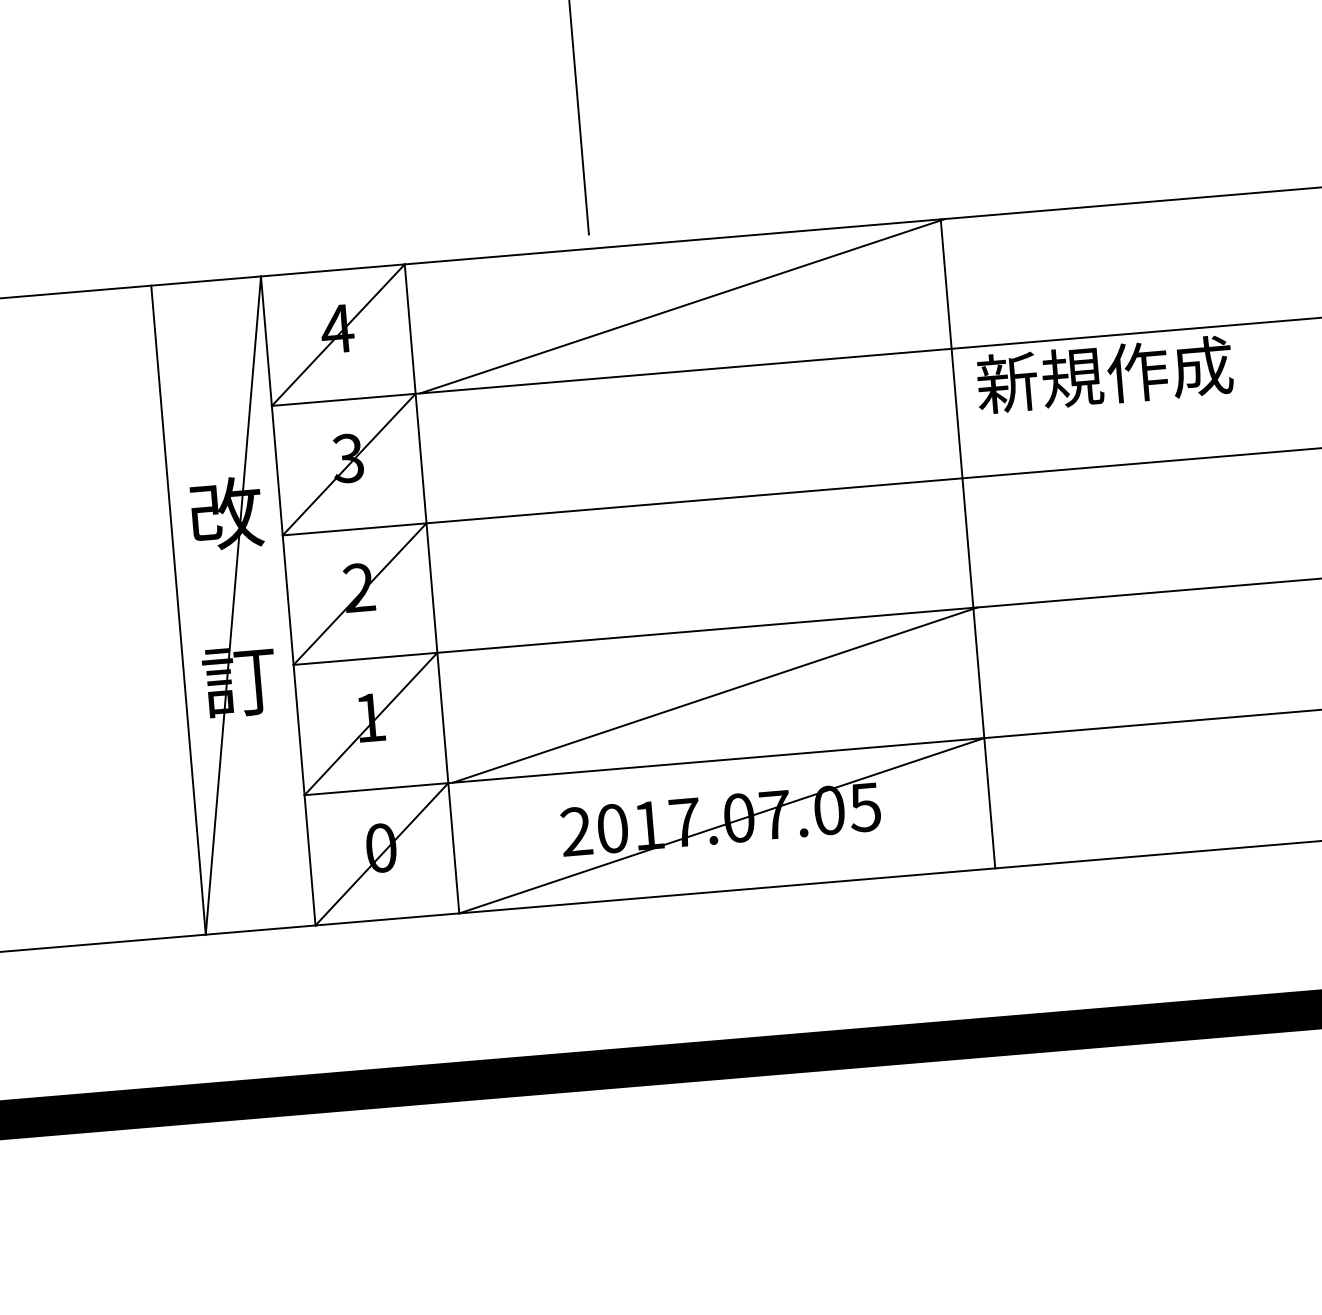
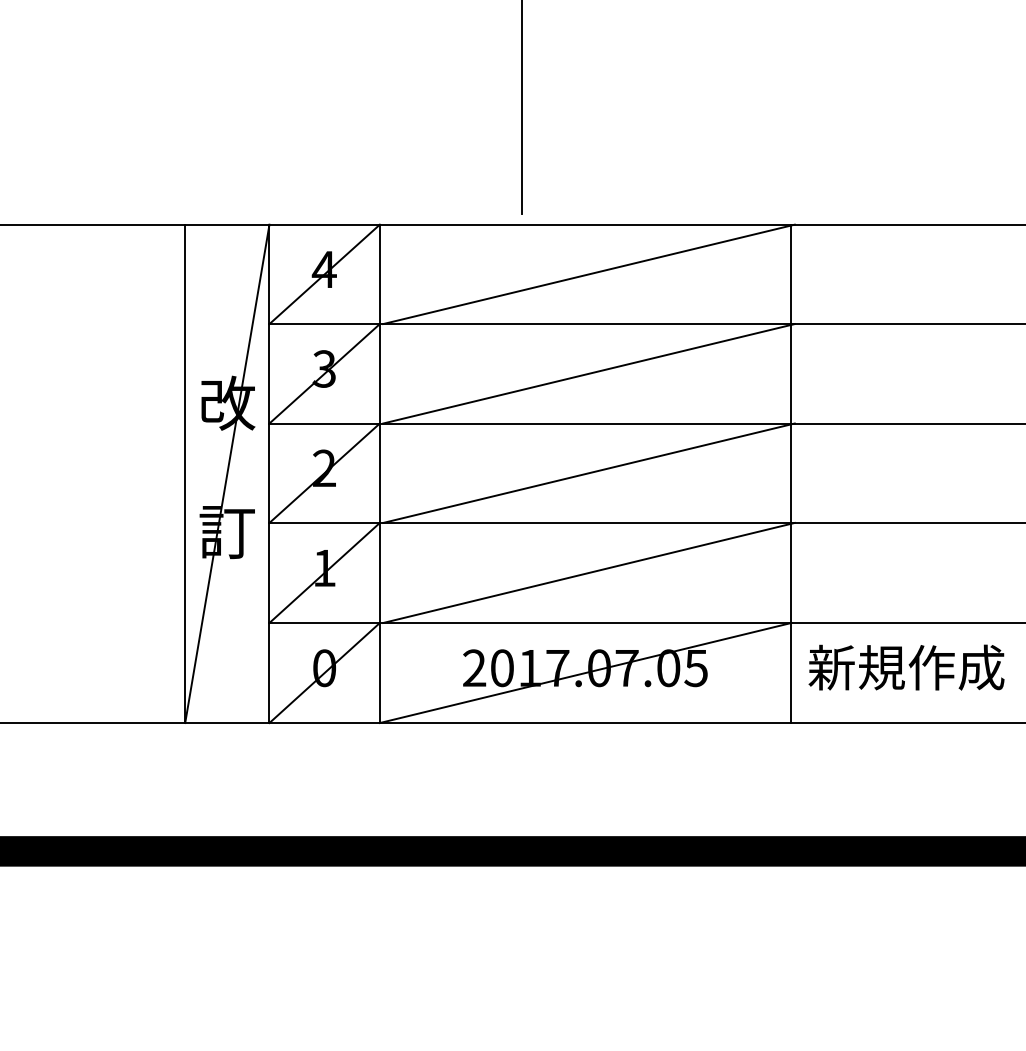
text: (1104, 374) -> (906, 667), moved
line: (692, 435) -> (588, 373), added
line: (703, 564) -> (588, 472), added

